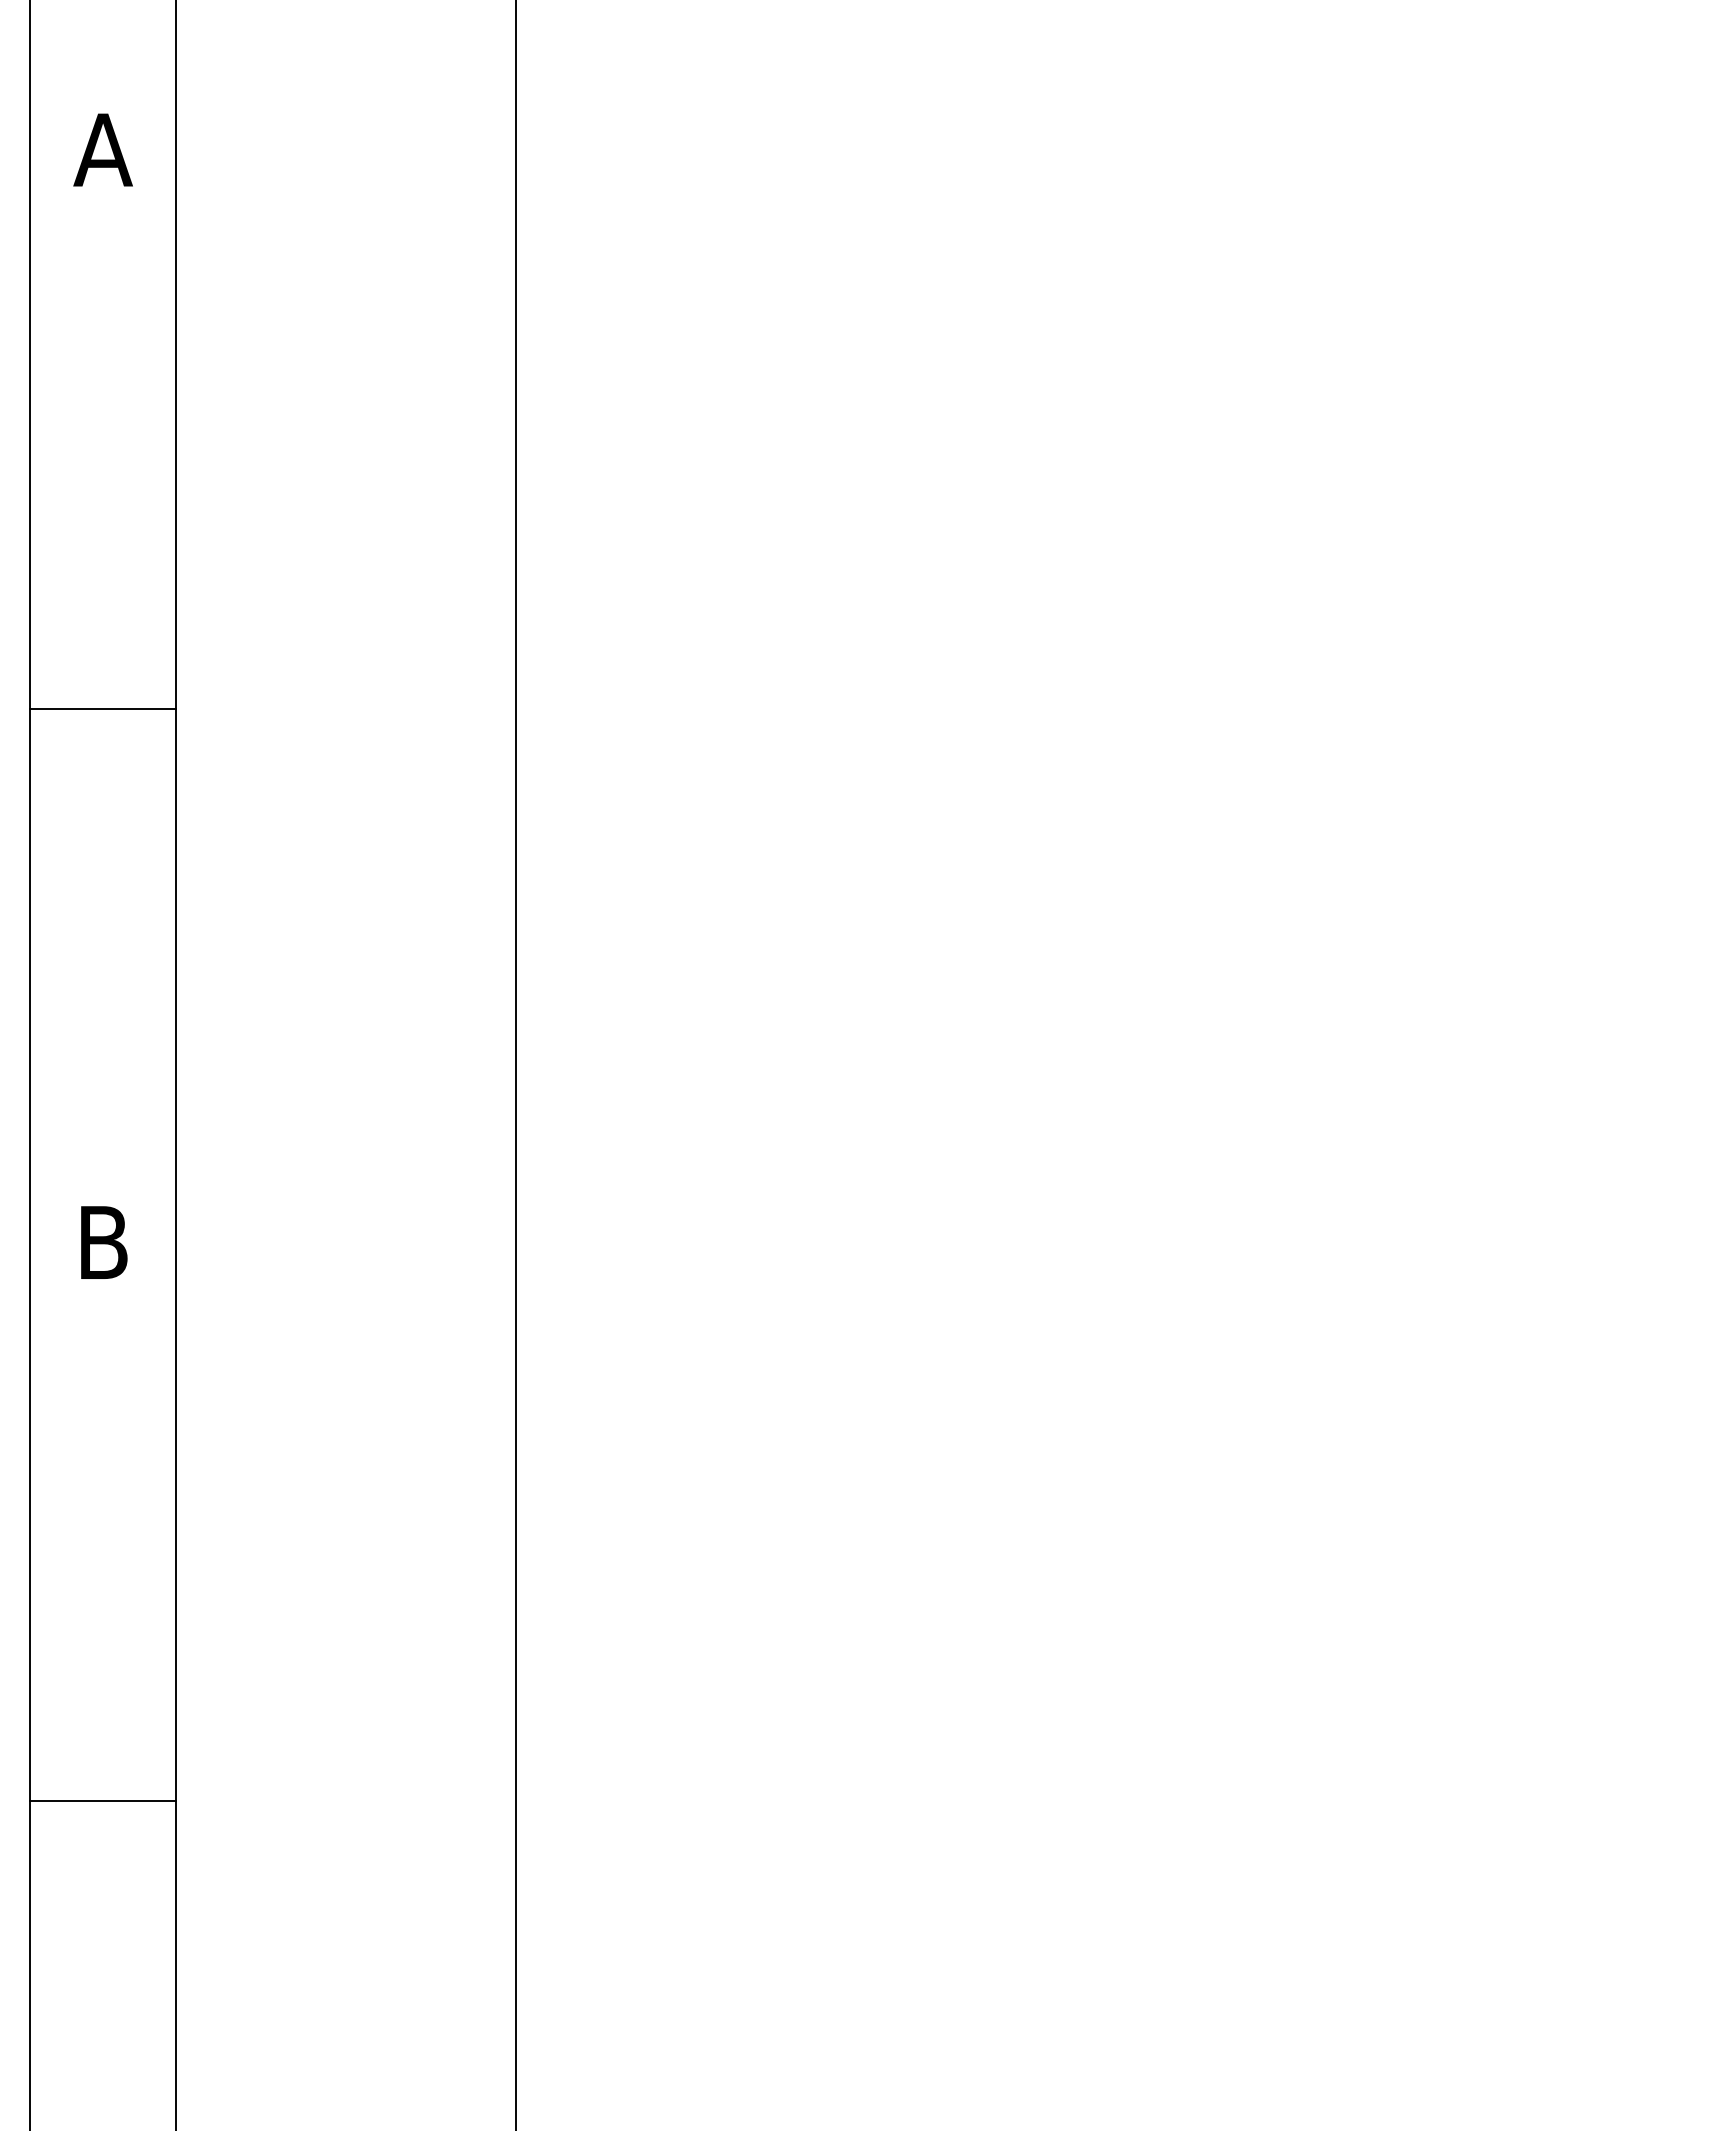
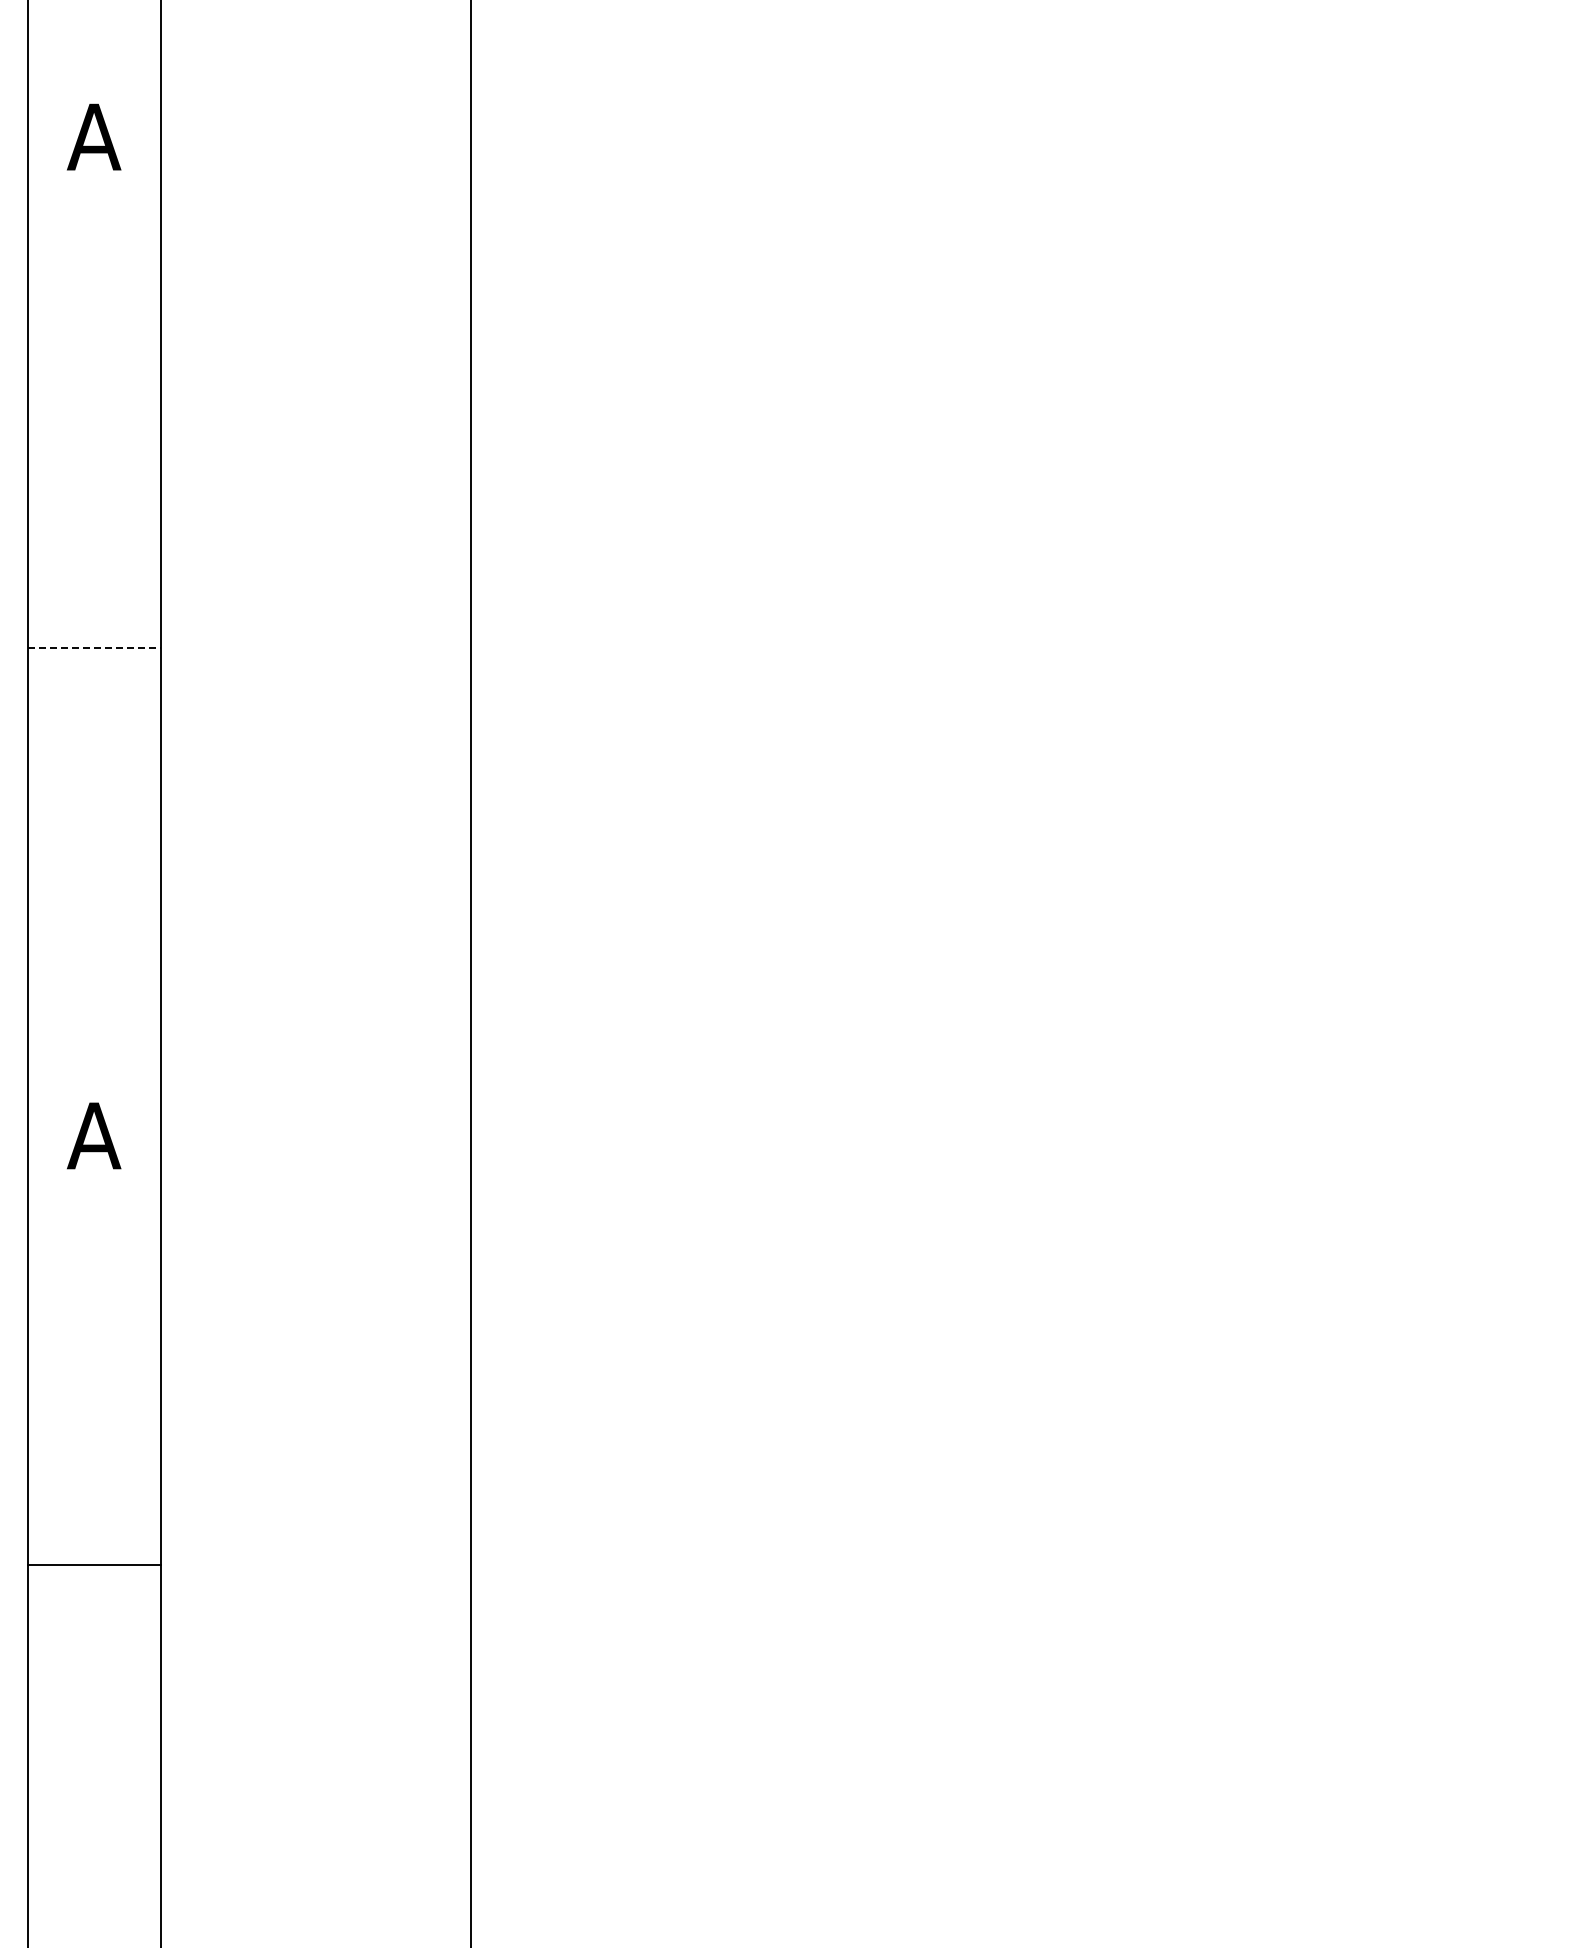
line: (103, 708) -> (94, 647), solid -> dashed
text: (103, 1242) -> (94, 1135), B -> A
line: (102, 1801) -> (93, 1565), moved

